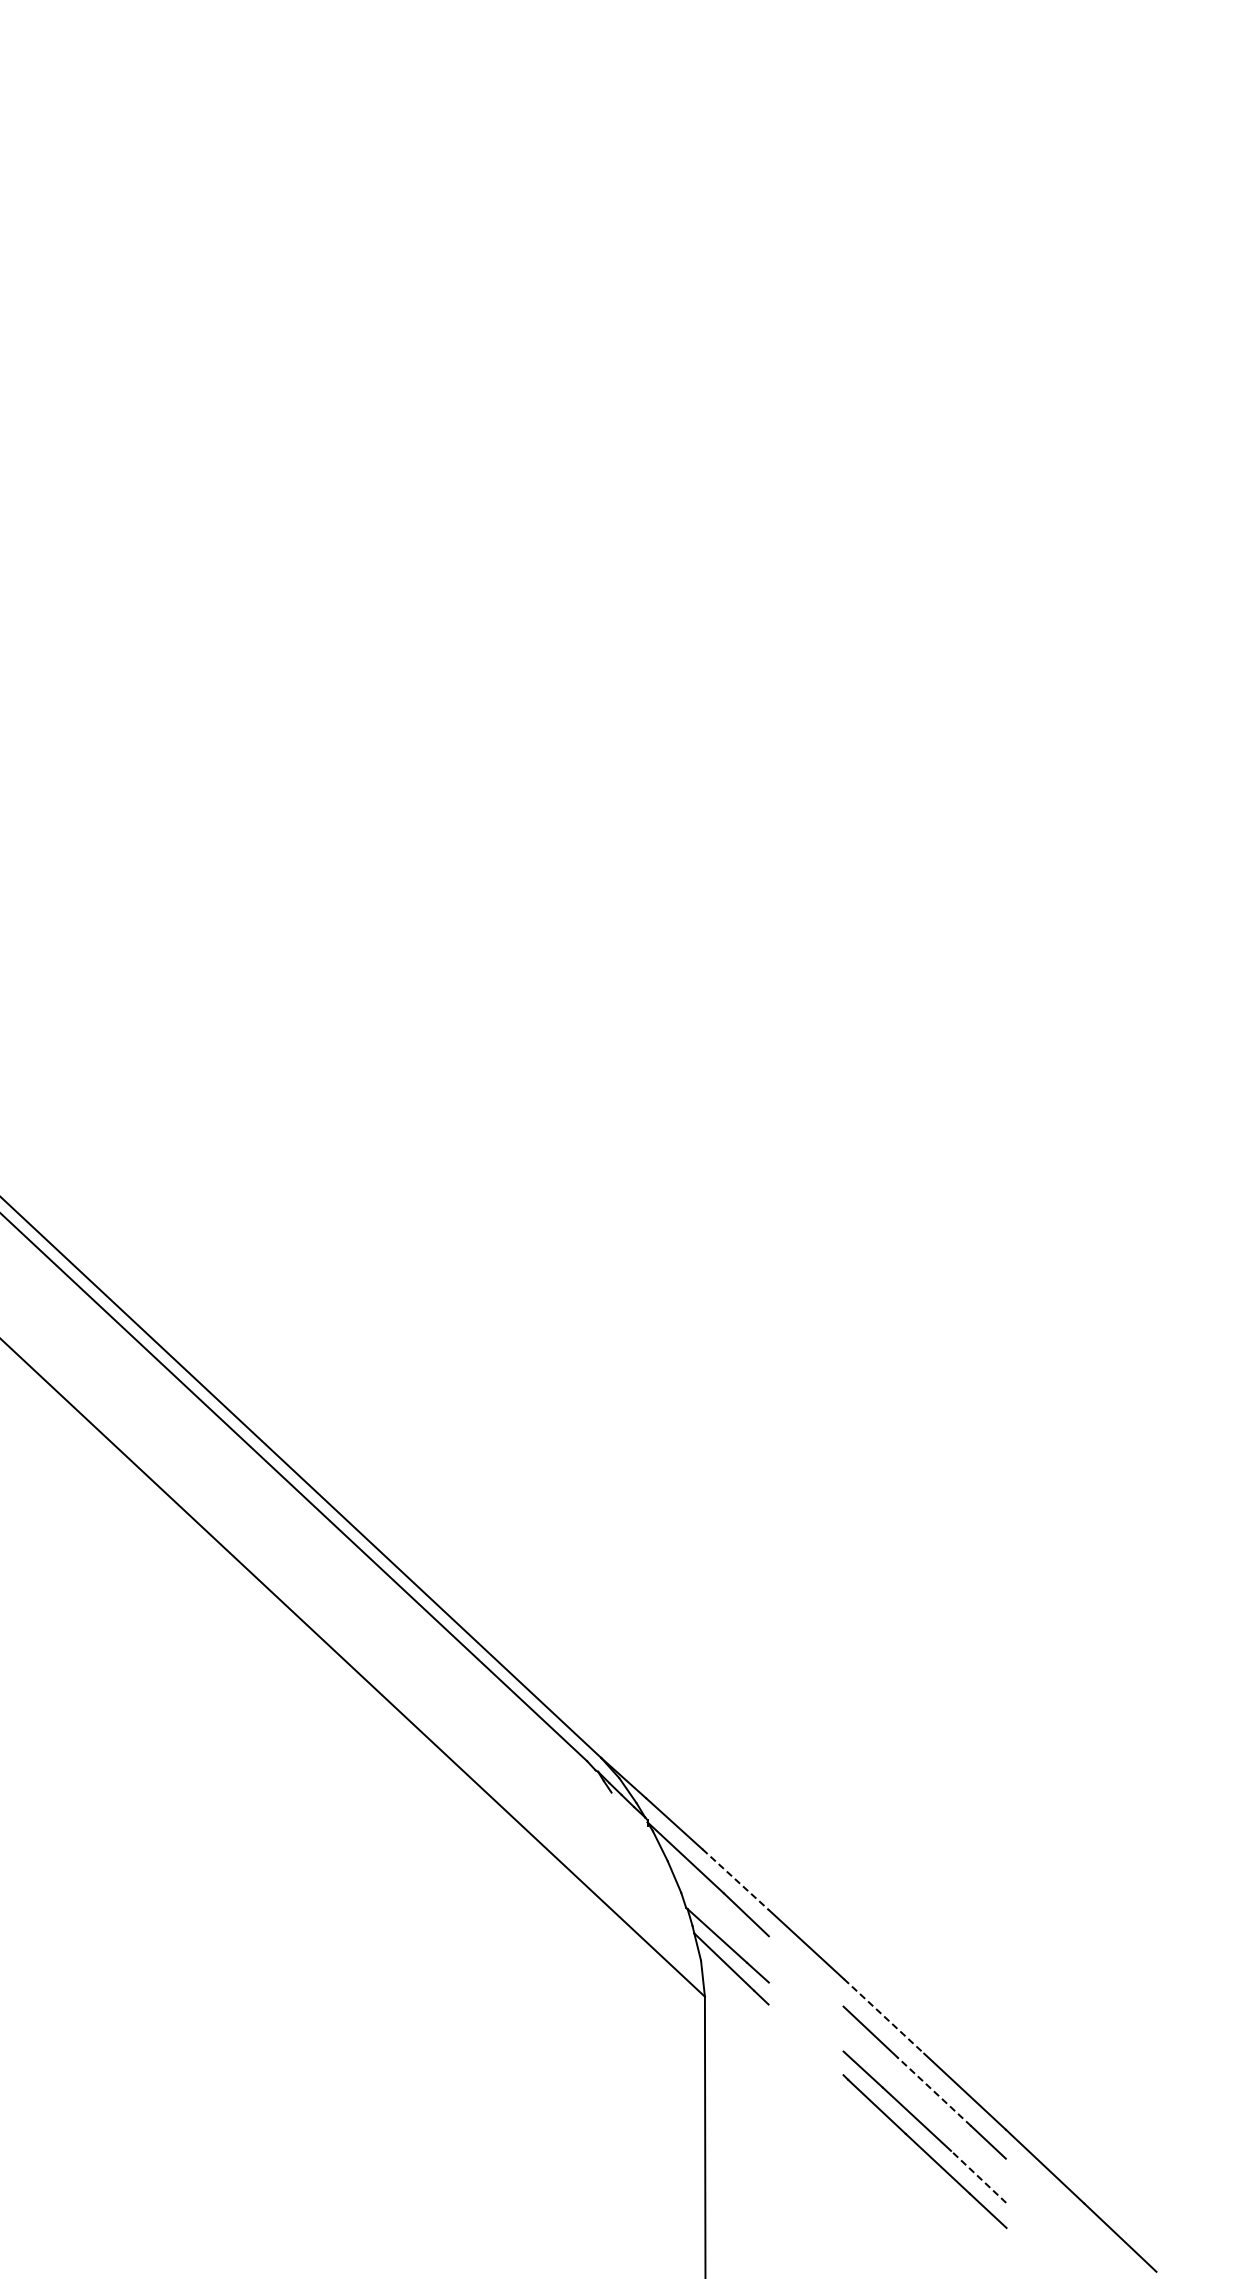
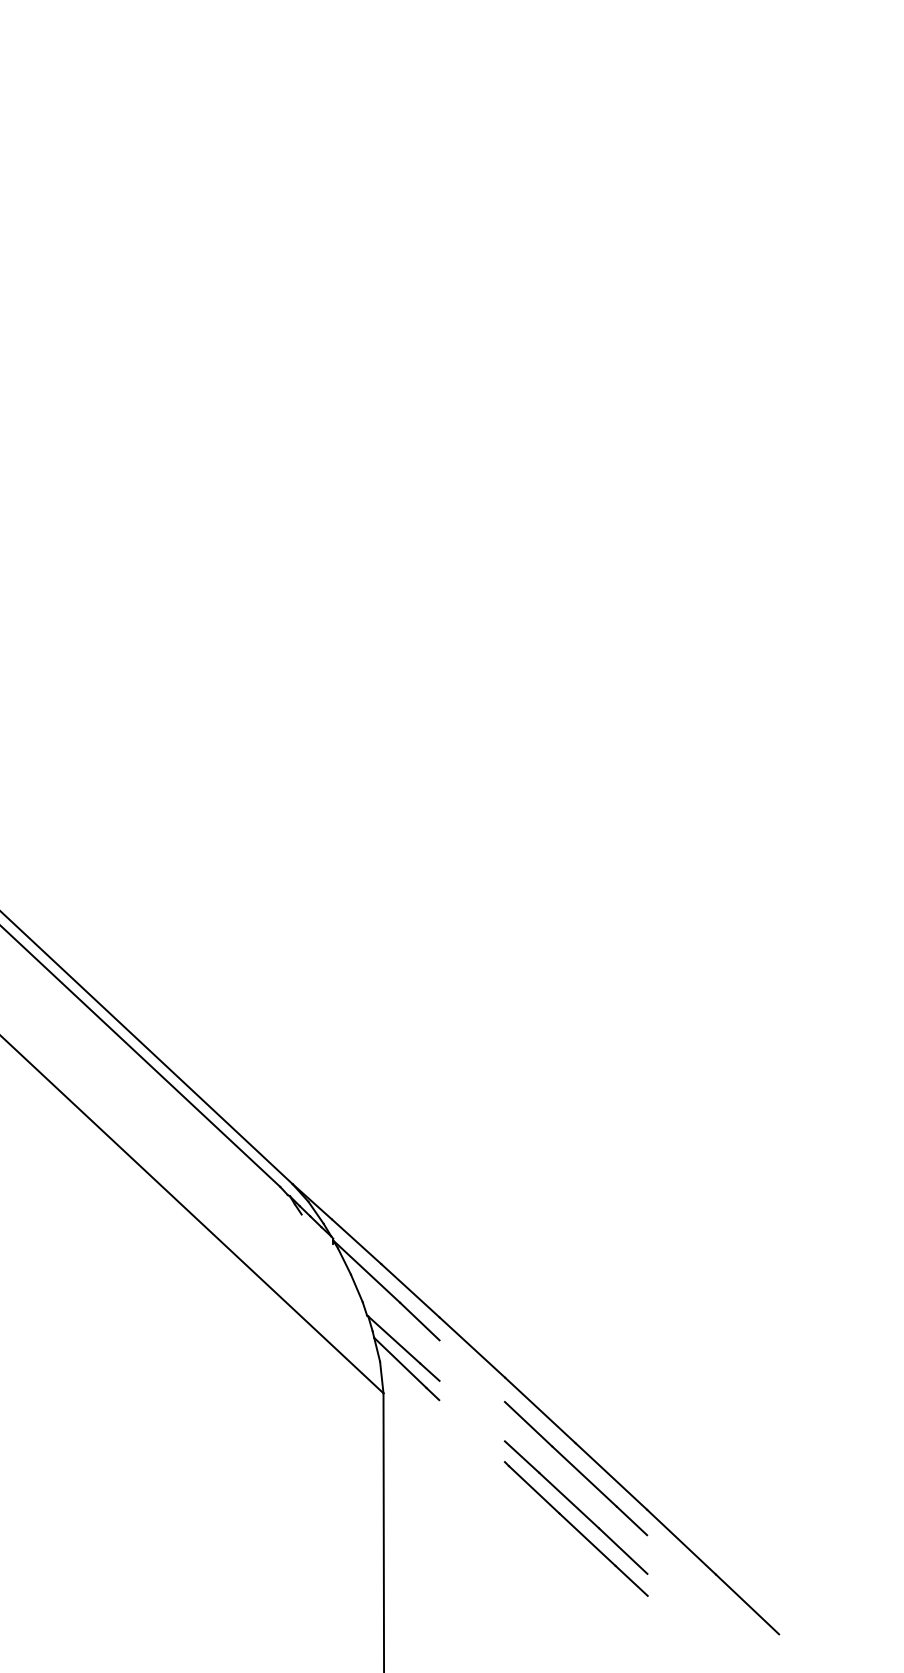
line: (736, 1880) -> (411, 1291), dashed -> solid
line: (884, 2016) -> (540, 1410), dashed -> solid
line: (934, 2091) -> (584, 1476), dashed -> solid
line: (978, 2176) -> (623, 1550), dashed -> solid

